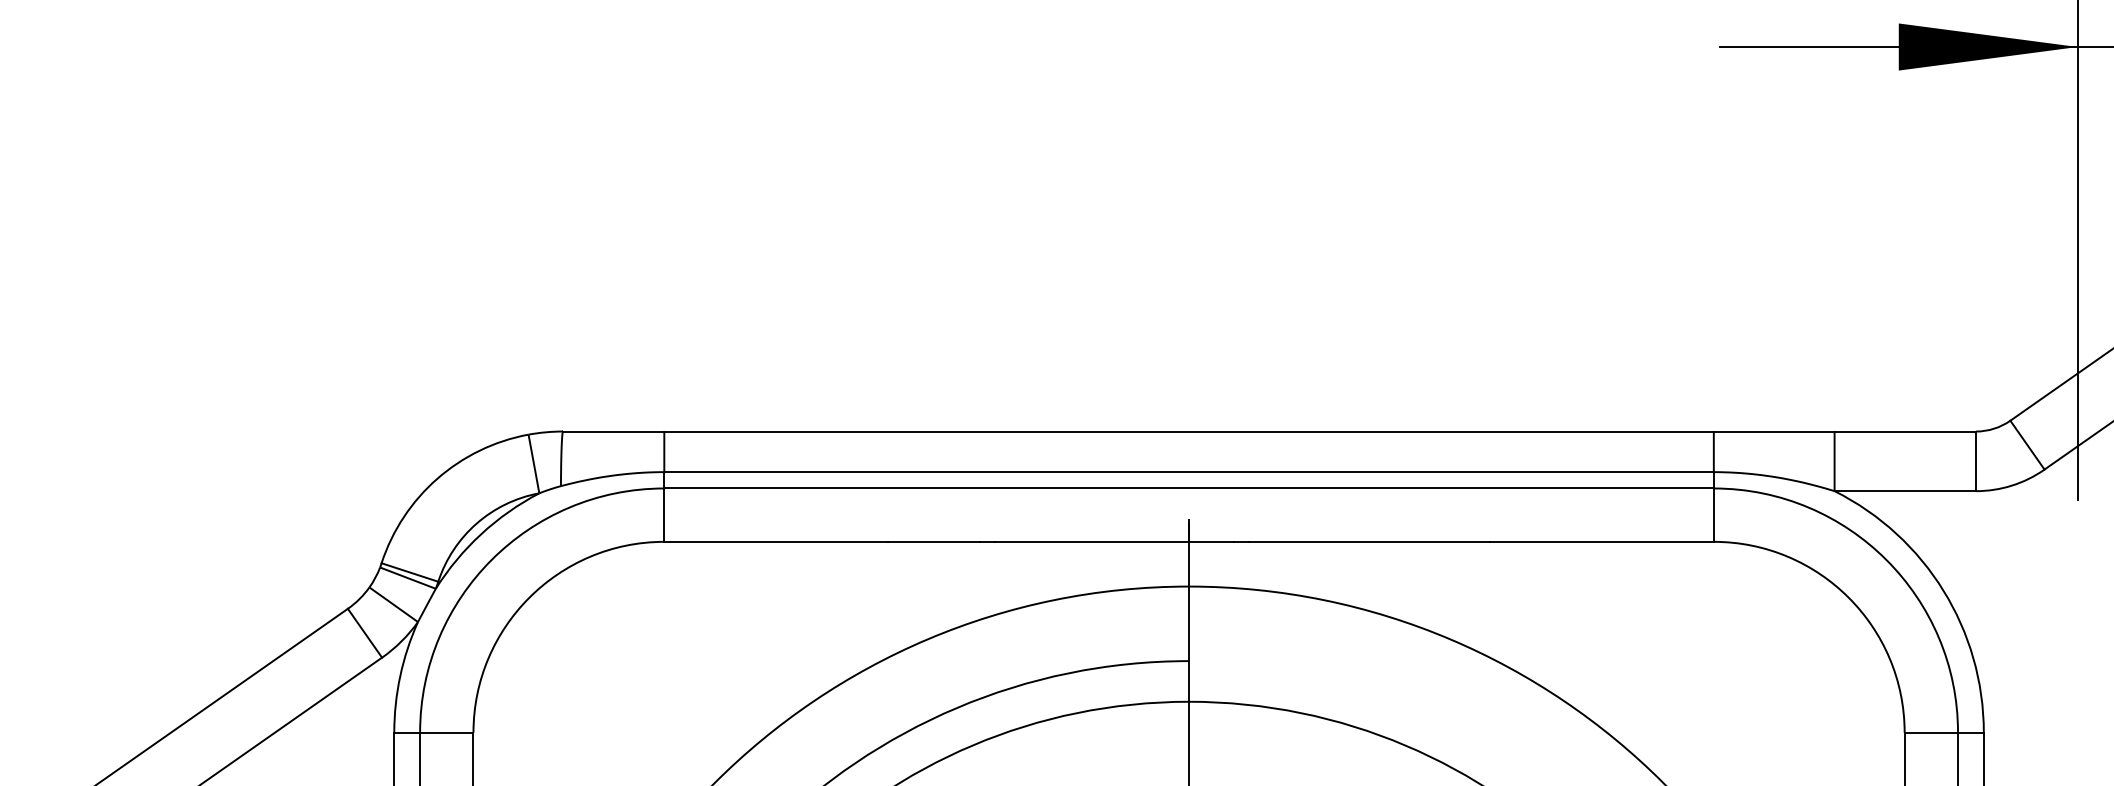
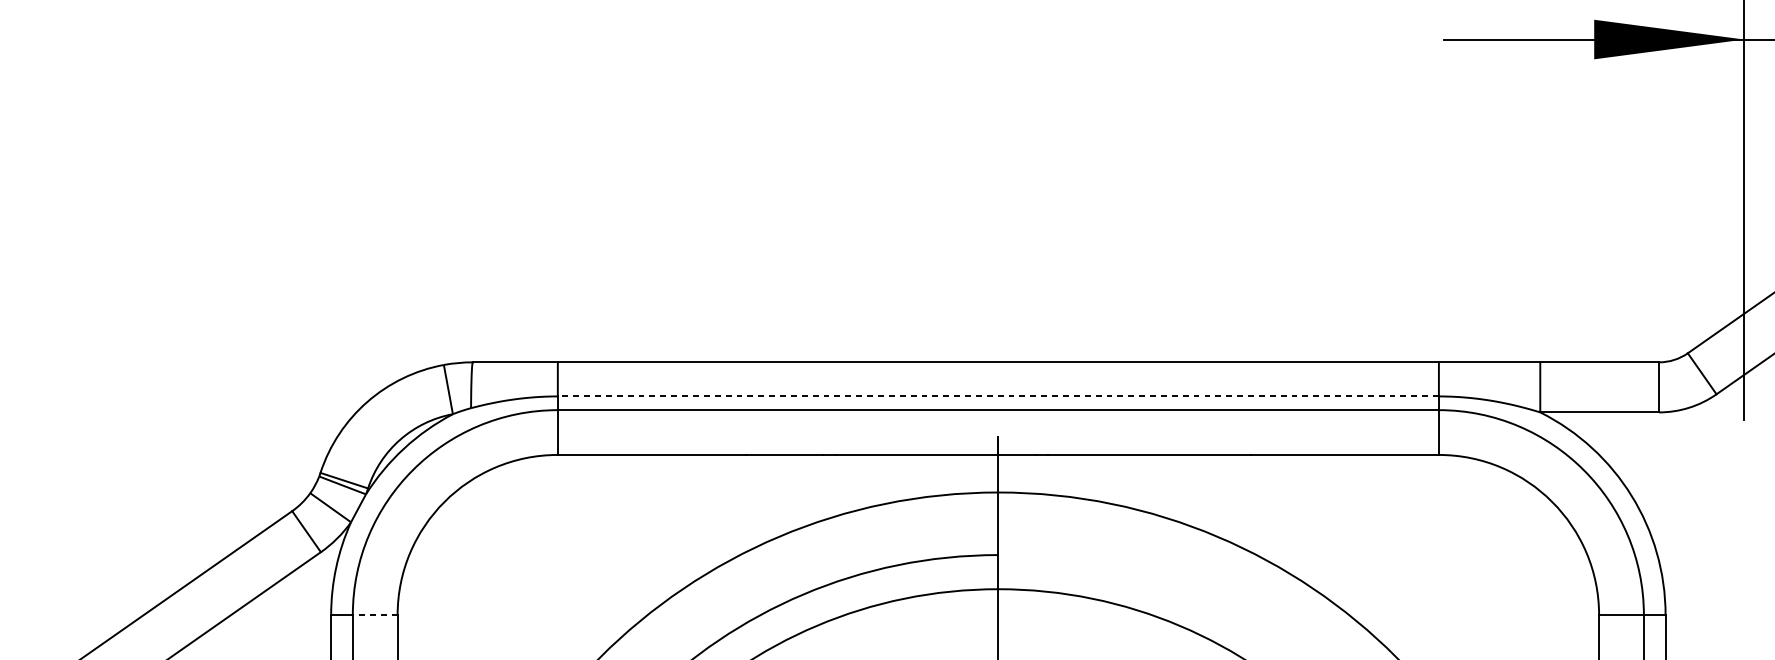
line: (1189, 472) -> (998, 396), solid -> dashed
line: (446, 732) -> (374, 615), solid -> dashed

